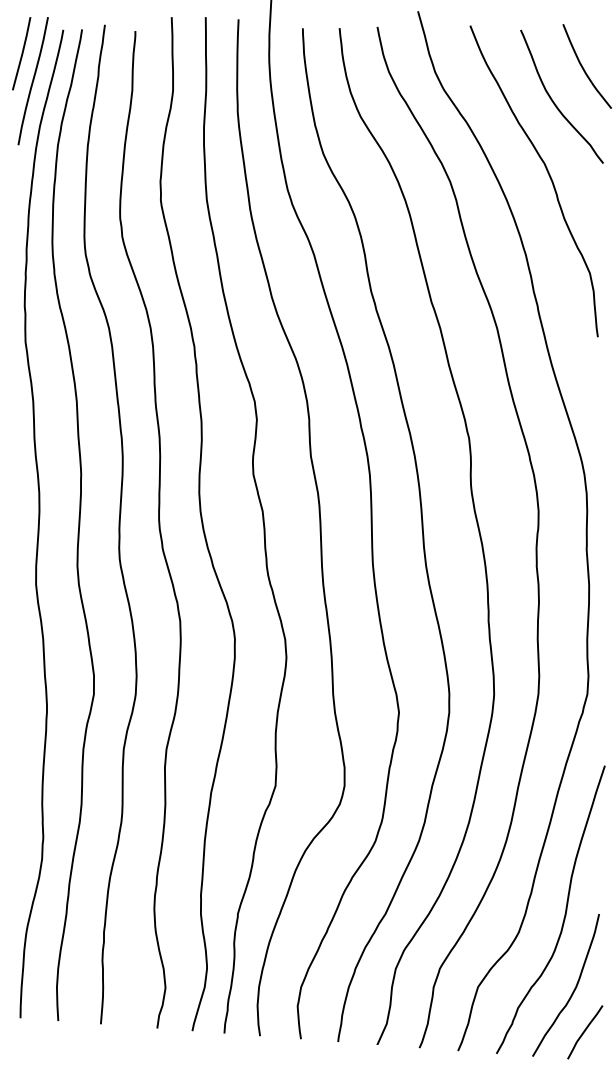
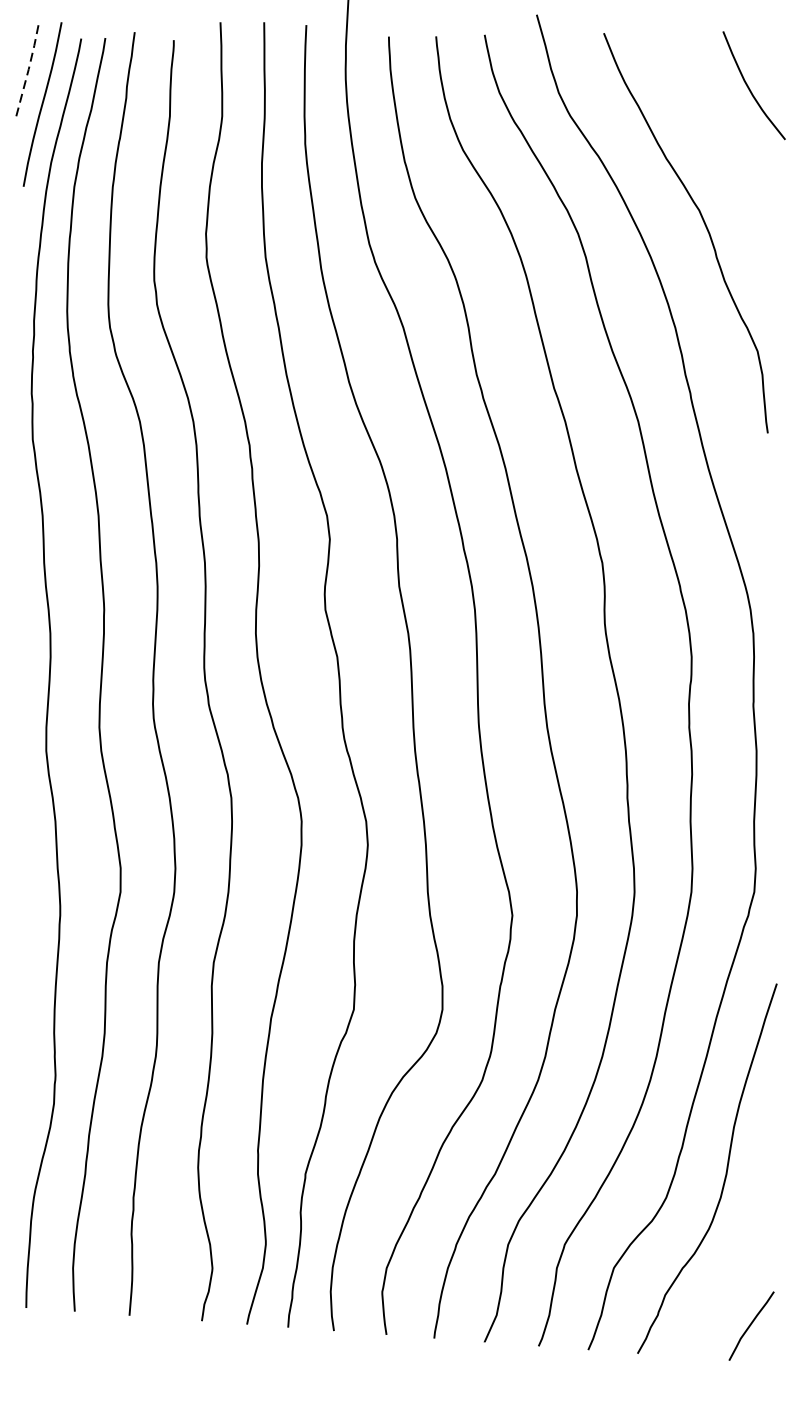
line: (22, 53) -> (28, 68), solid -> dashed
curve: (553, 100) -> (710, 129), removed
curve: (573, 989) -> (736, 1271), removed

